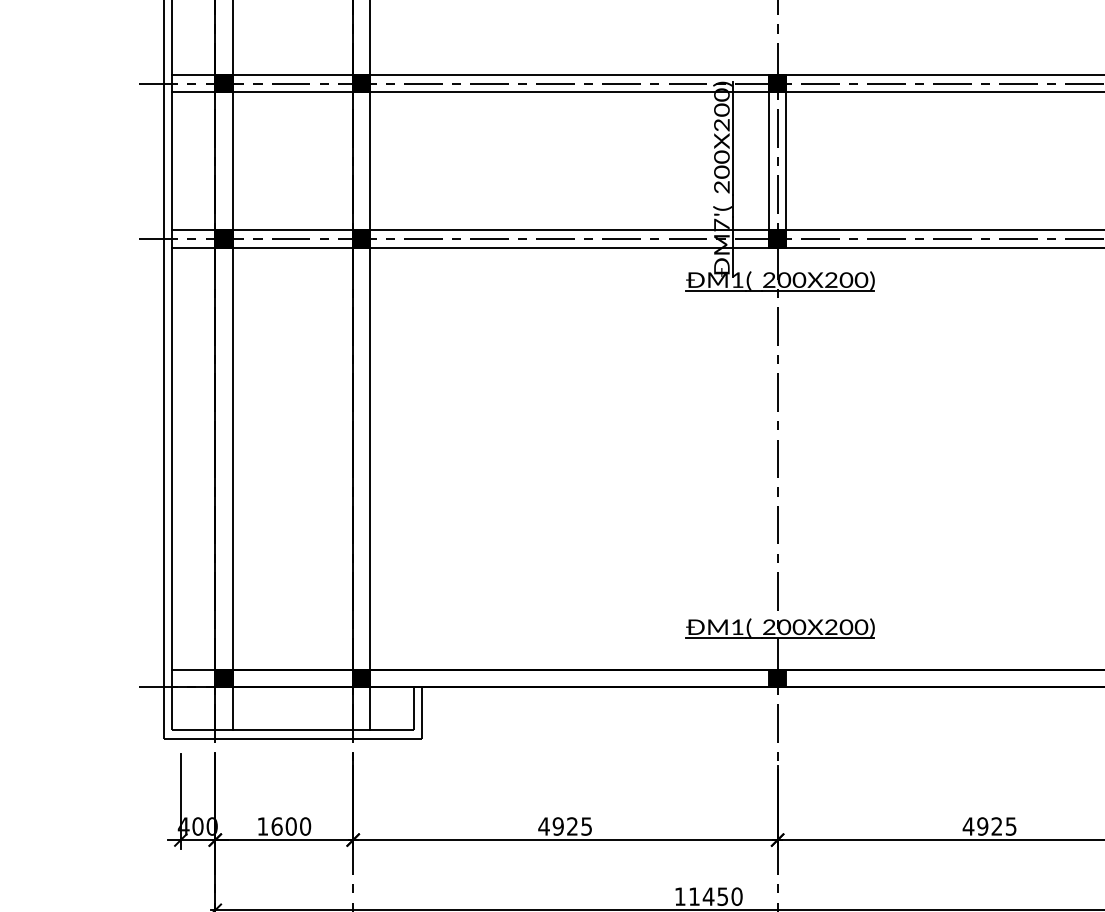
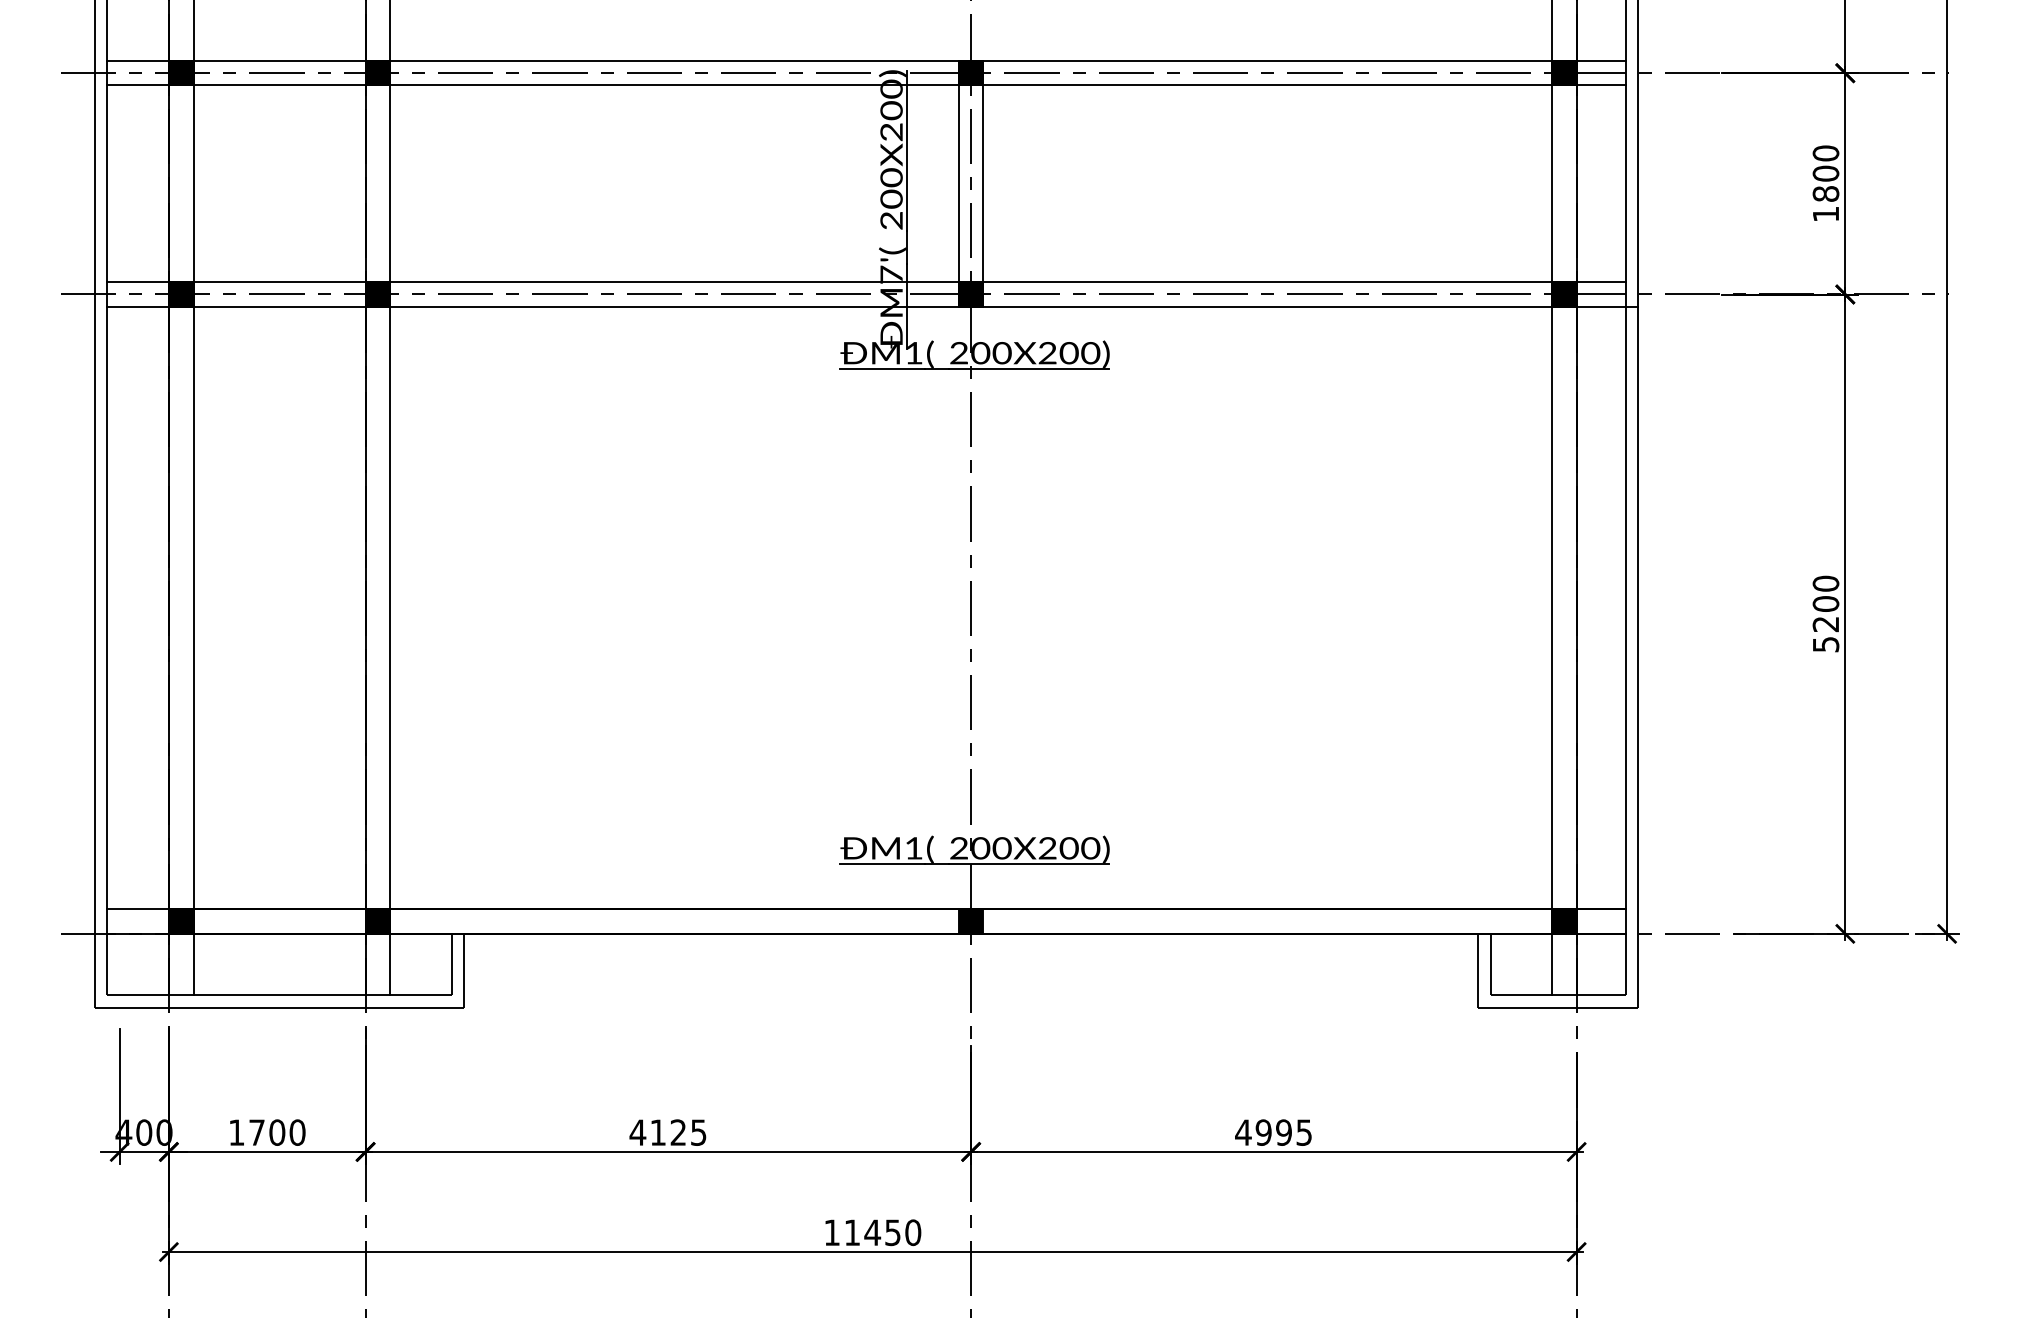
text: (277, 826) -> (257, 1132), 1600 -> 1700
text: (558, 826) -> (658, 1132), 4925 -> 4125
text: (996, 826) -> (1283, 1132), 4925 -> 4995

